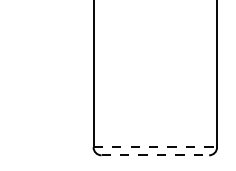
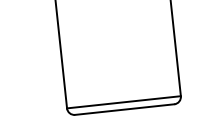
line: (155, 147) -> (124, 102), dashed -> solid
line: (155, 155) -> (124, 109), dashed -> solid

